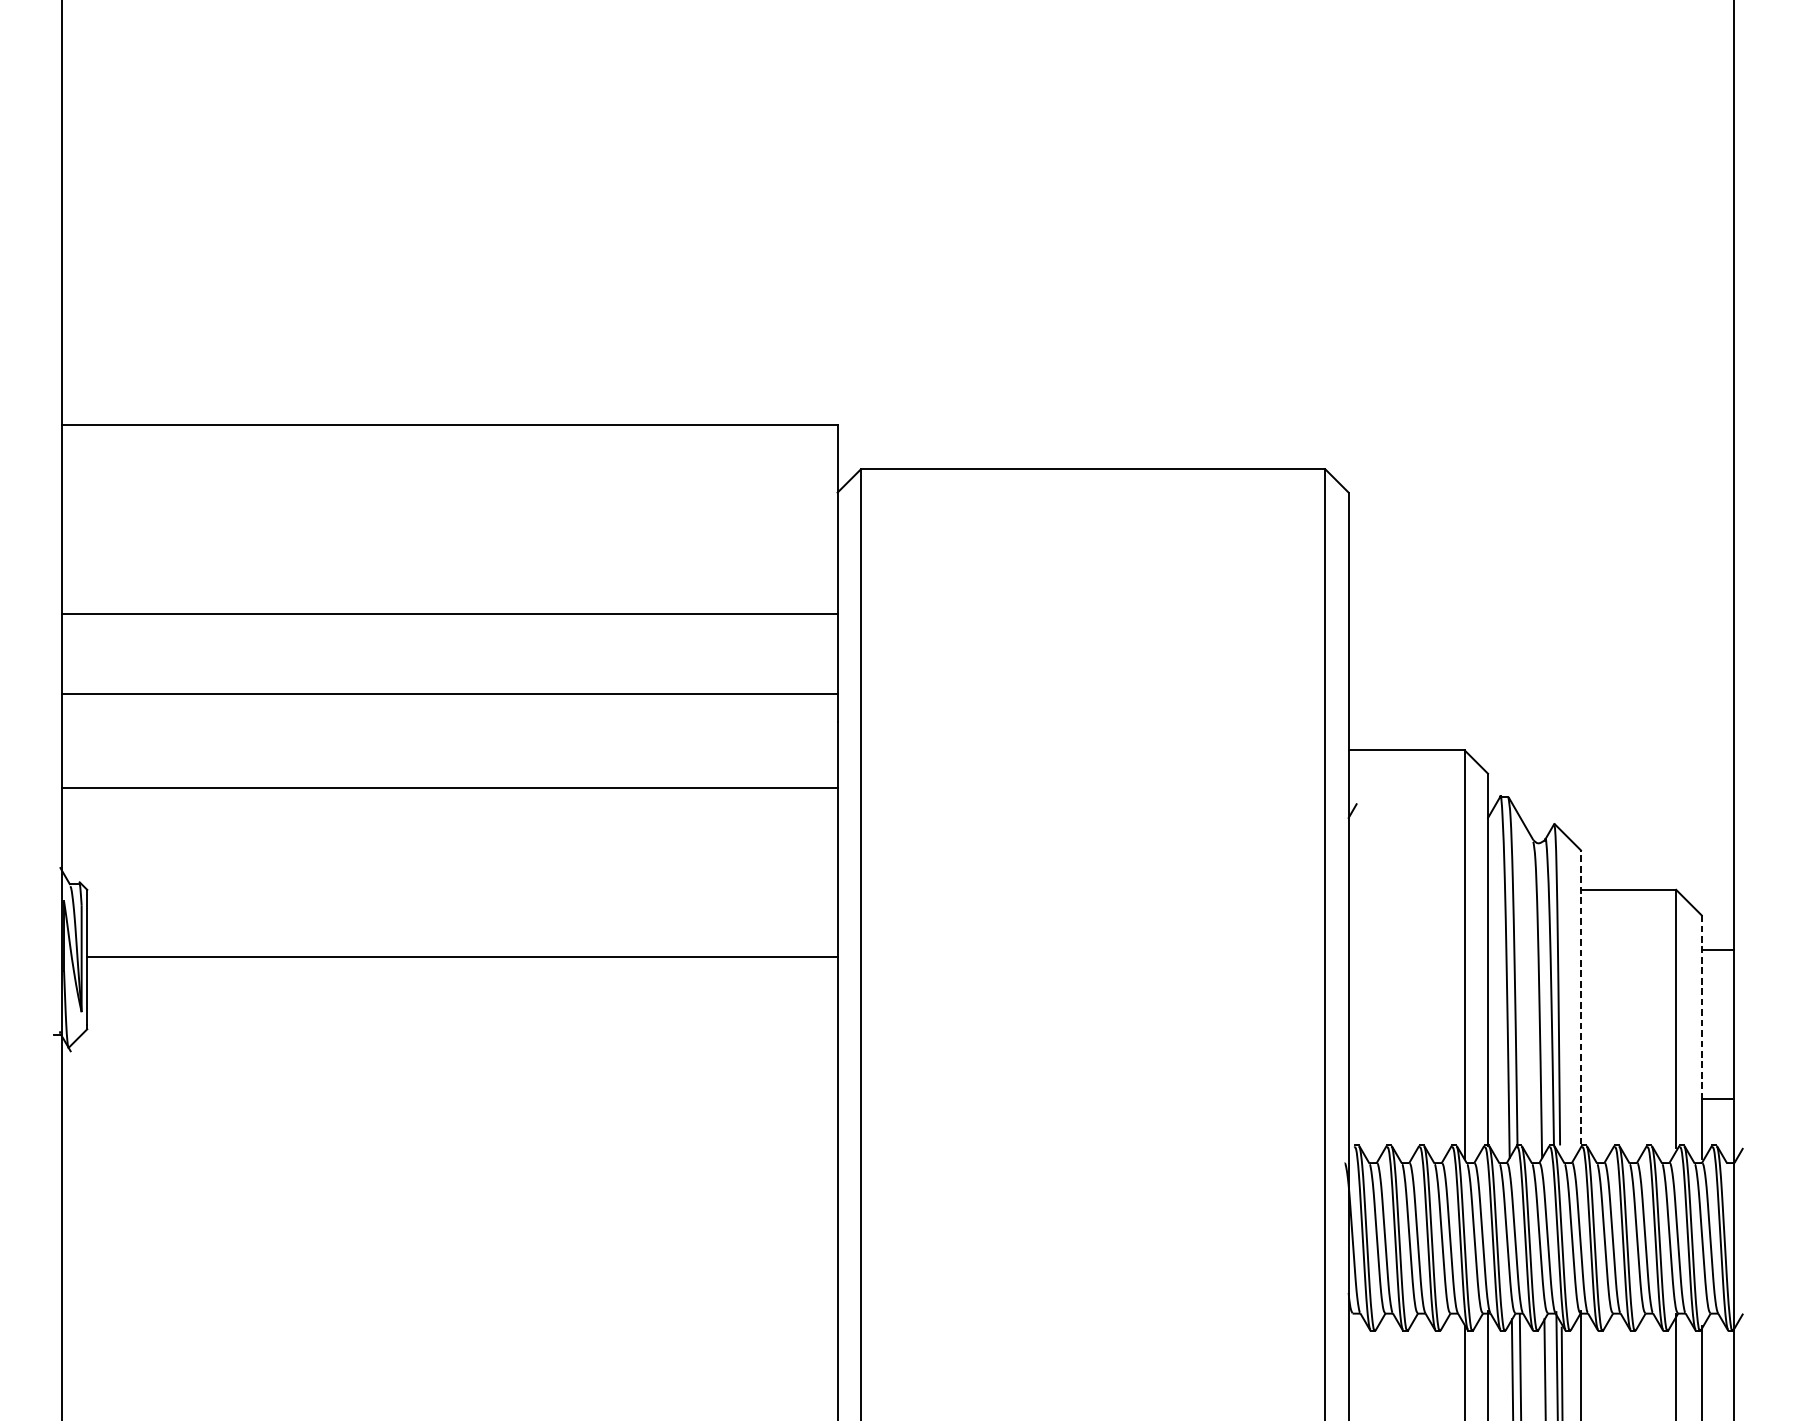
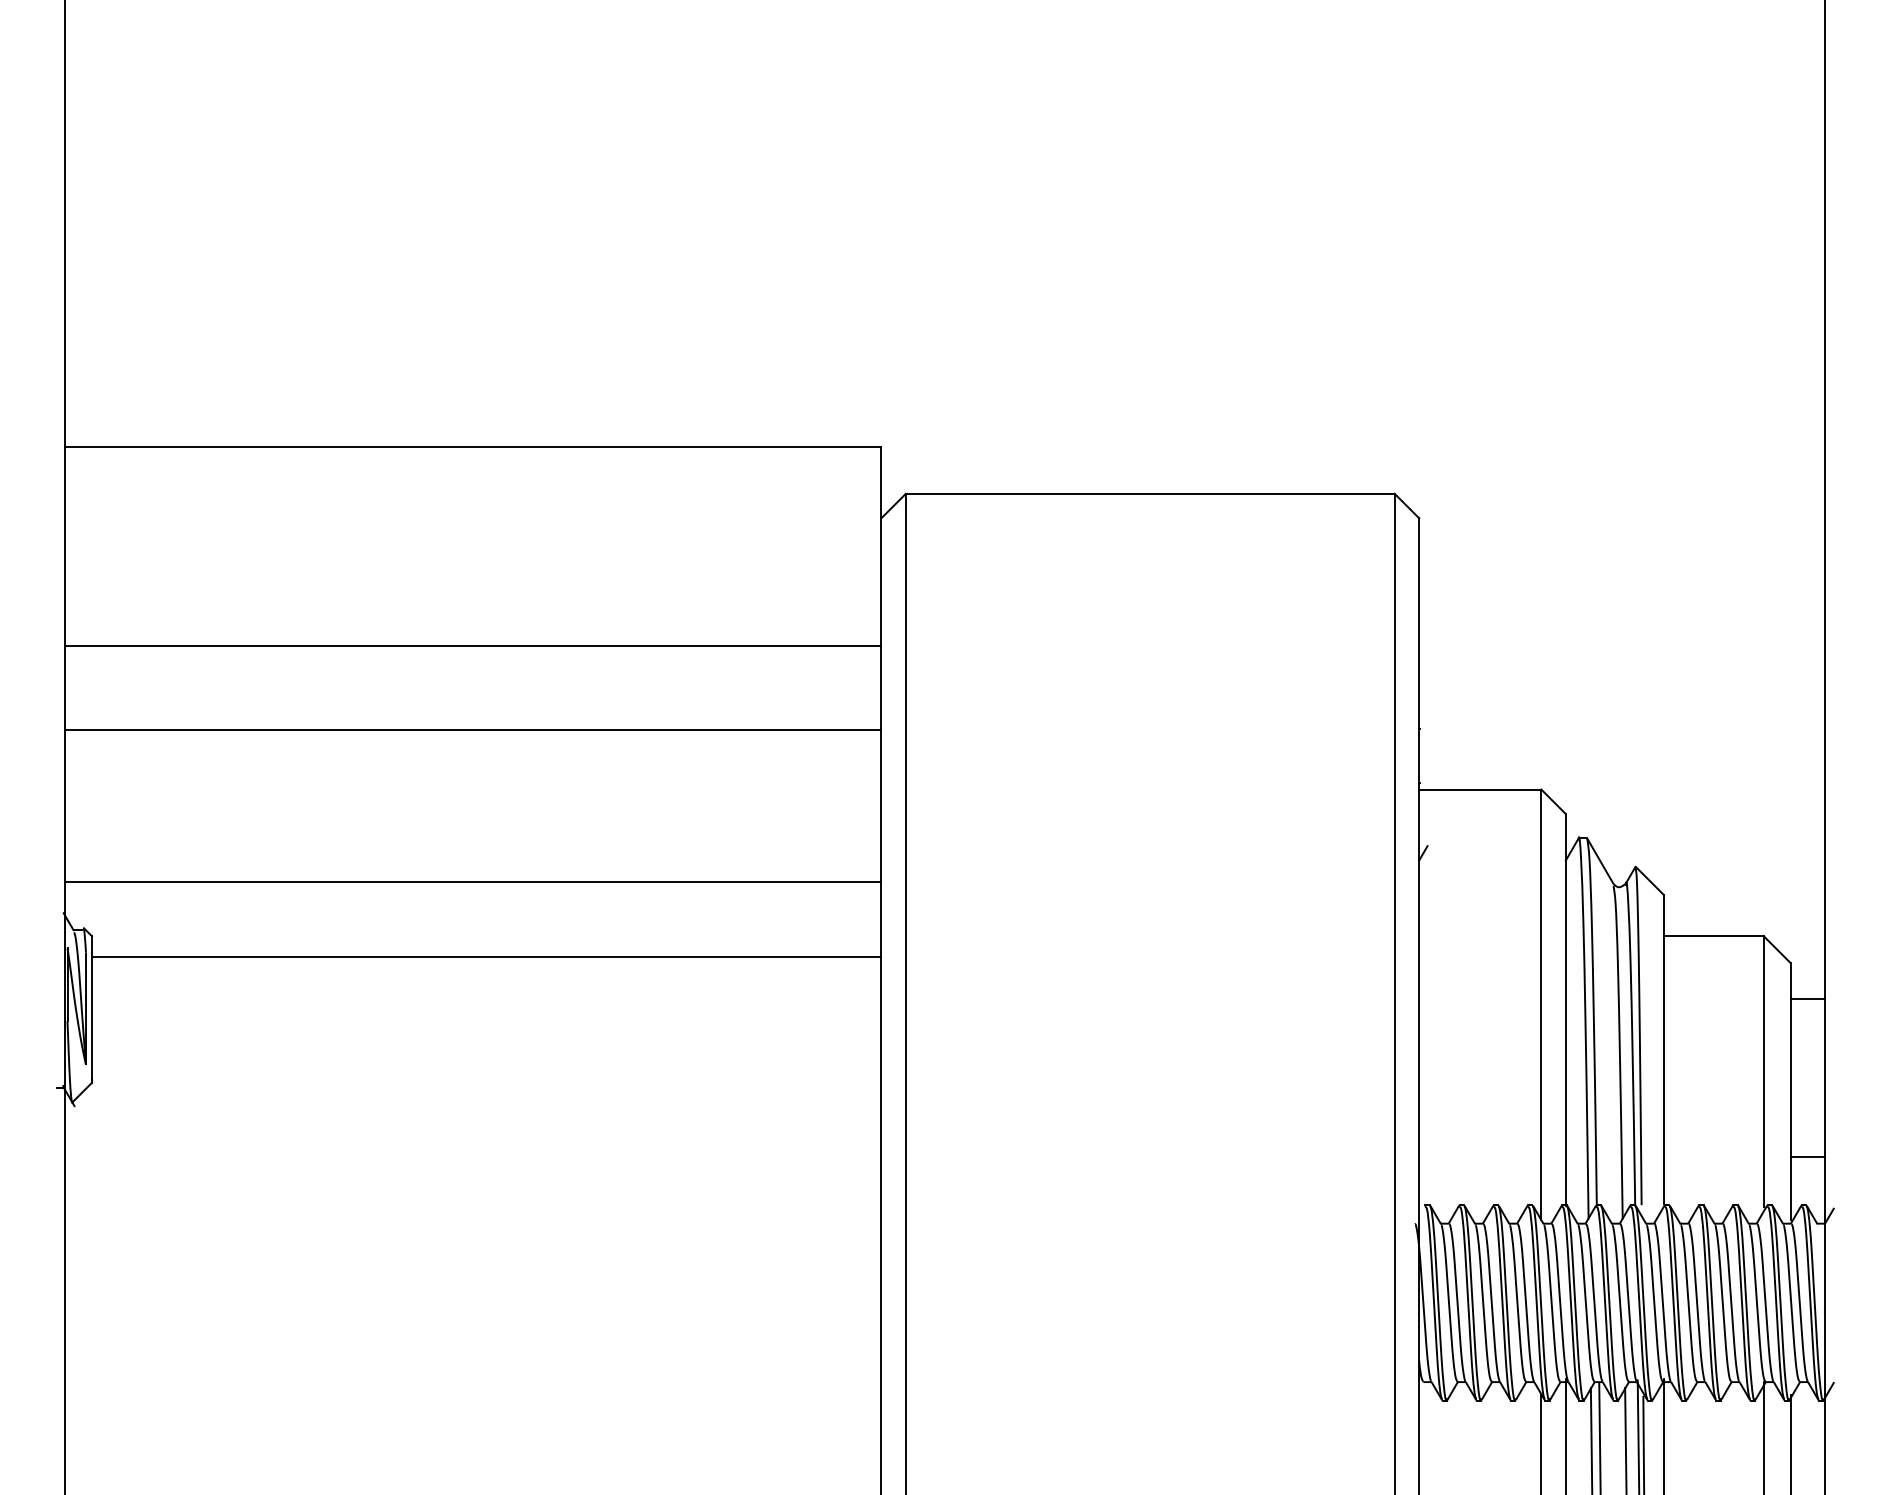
line: (449, 788) -> (473, 882), moved
line: (462, 956) -> (486, 956), moved
line: (1580, 997) -> (1663, 1049), dashed -> solid
line: (1701, 1007) -> (1790, 1059), dashed -> solid

